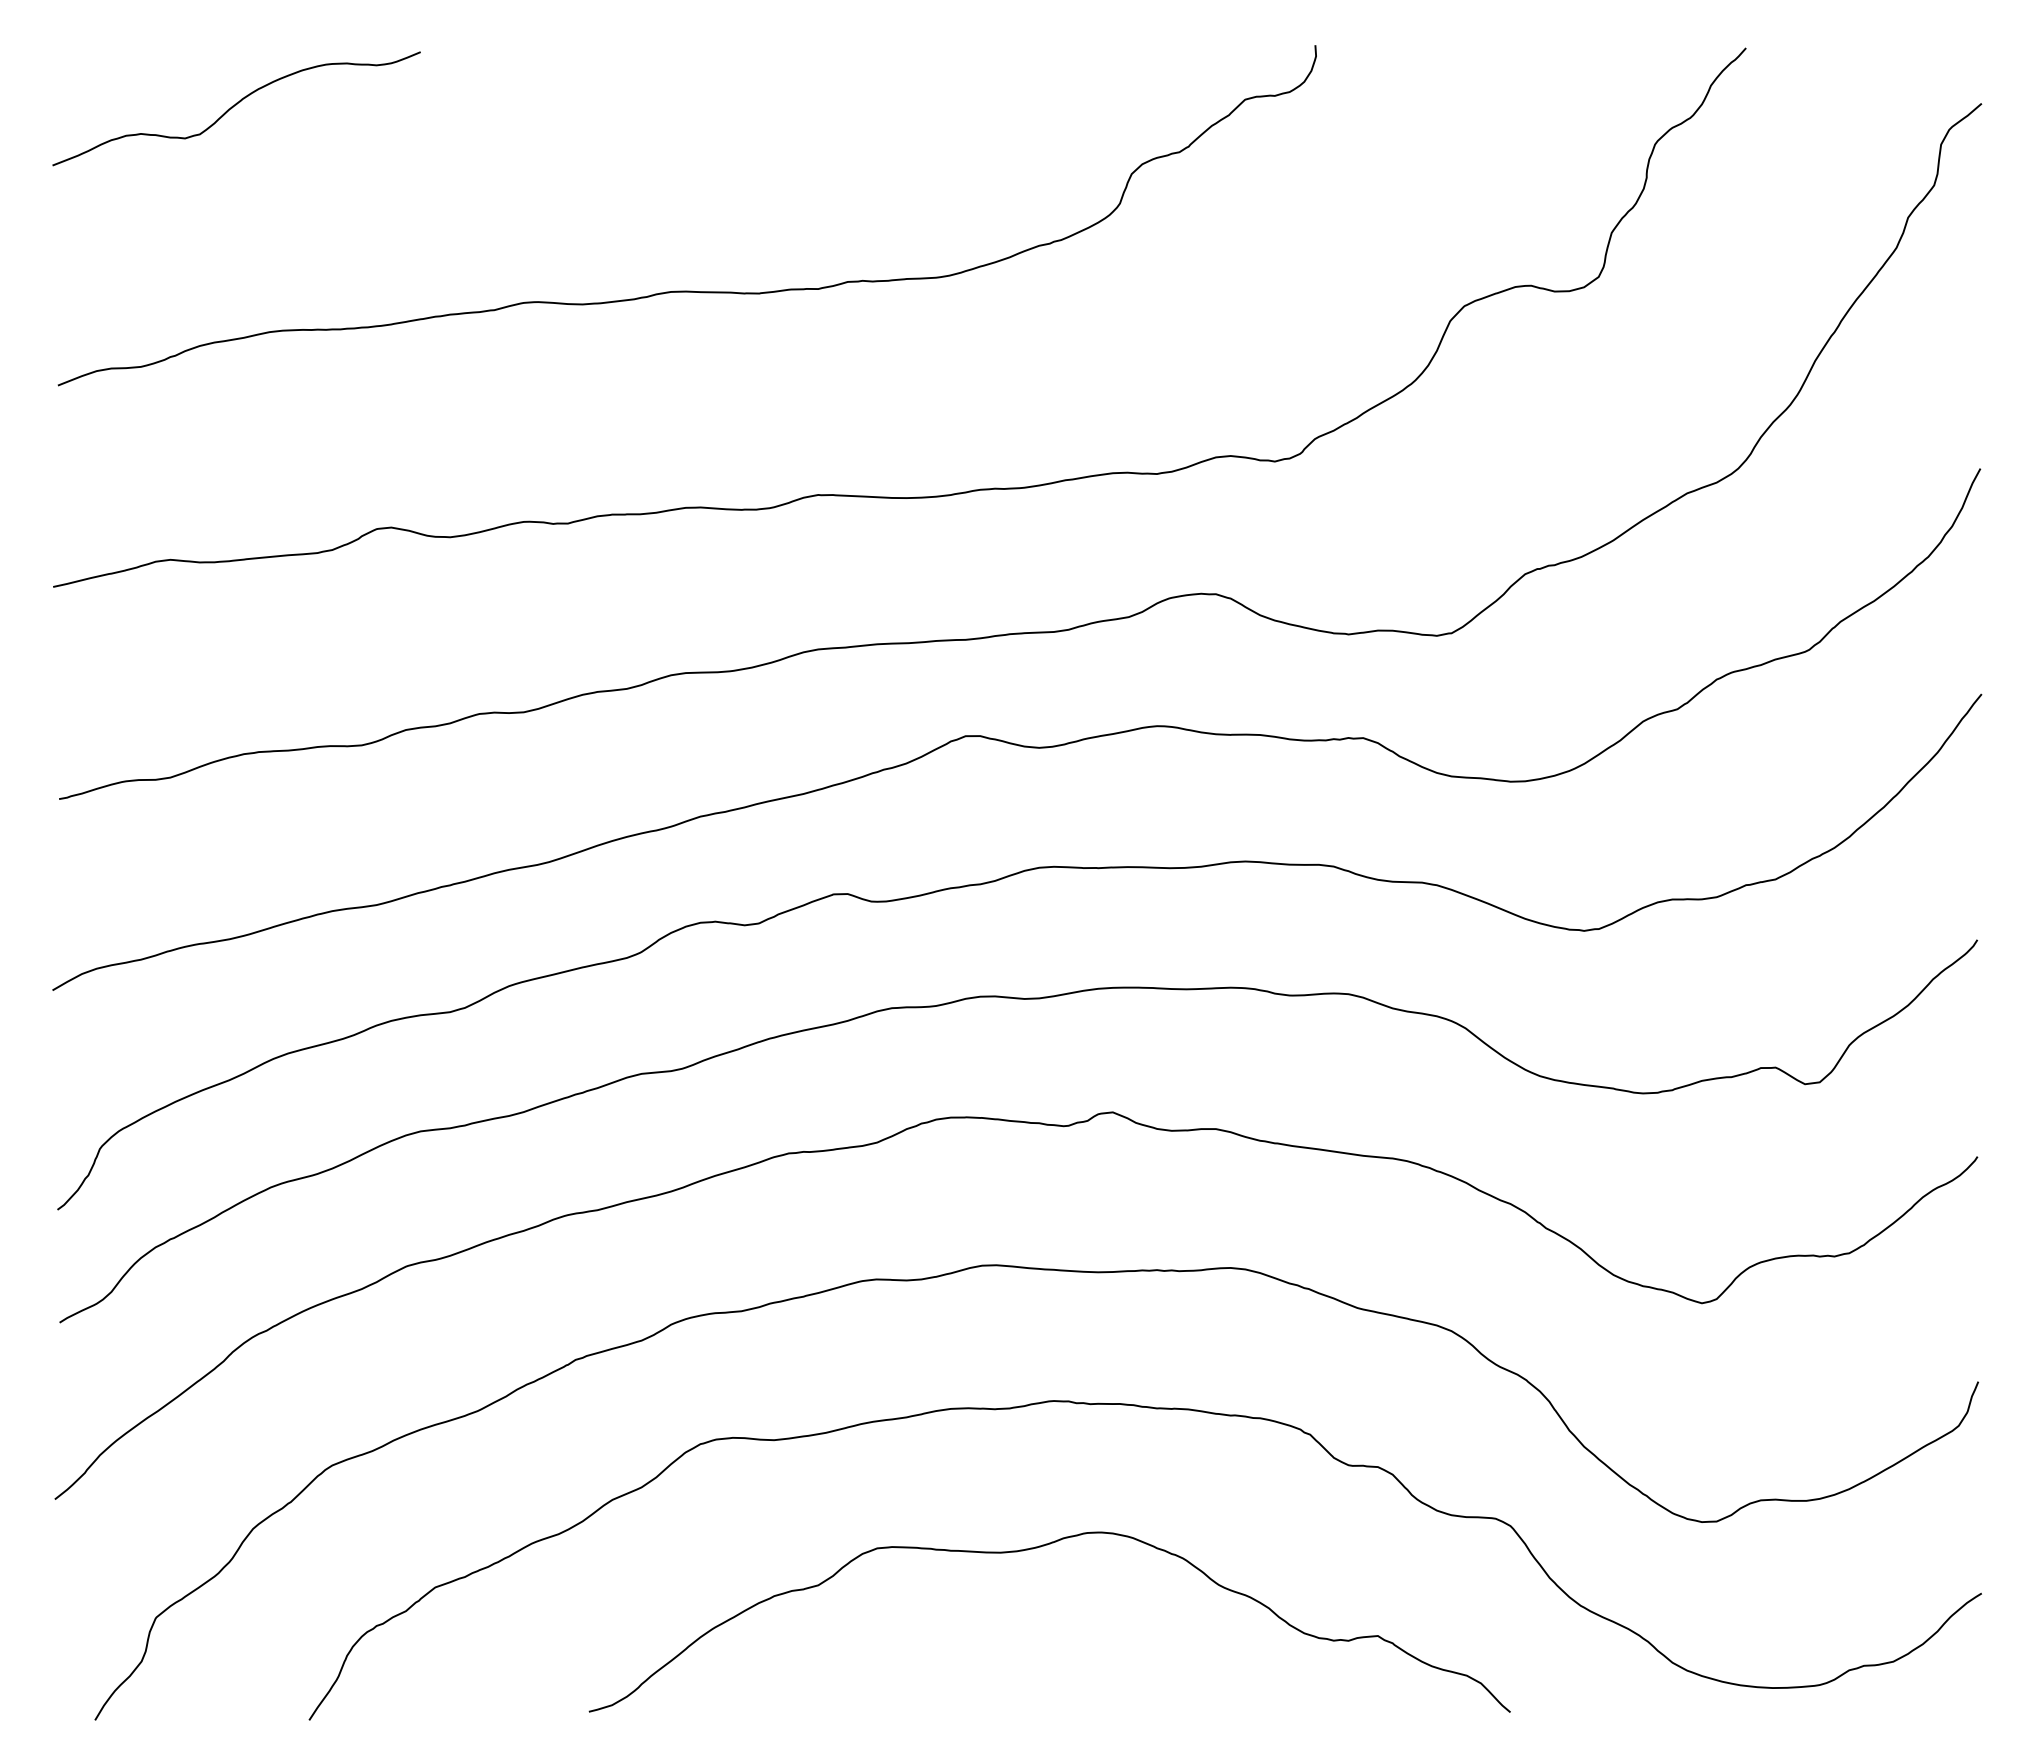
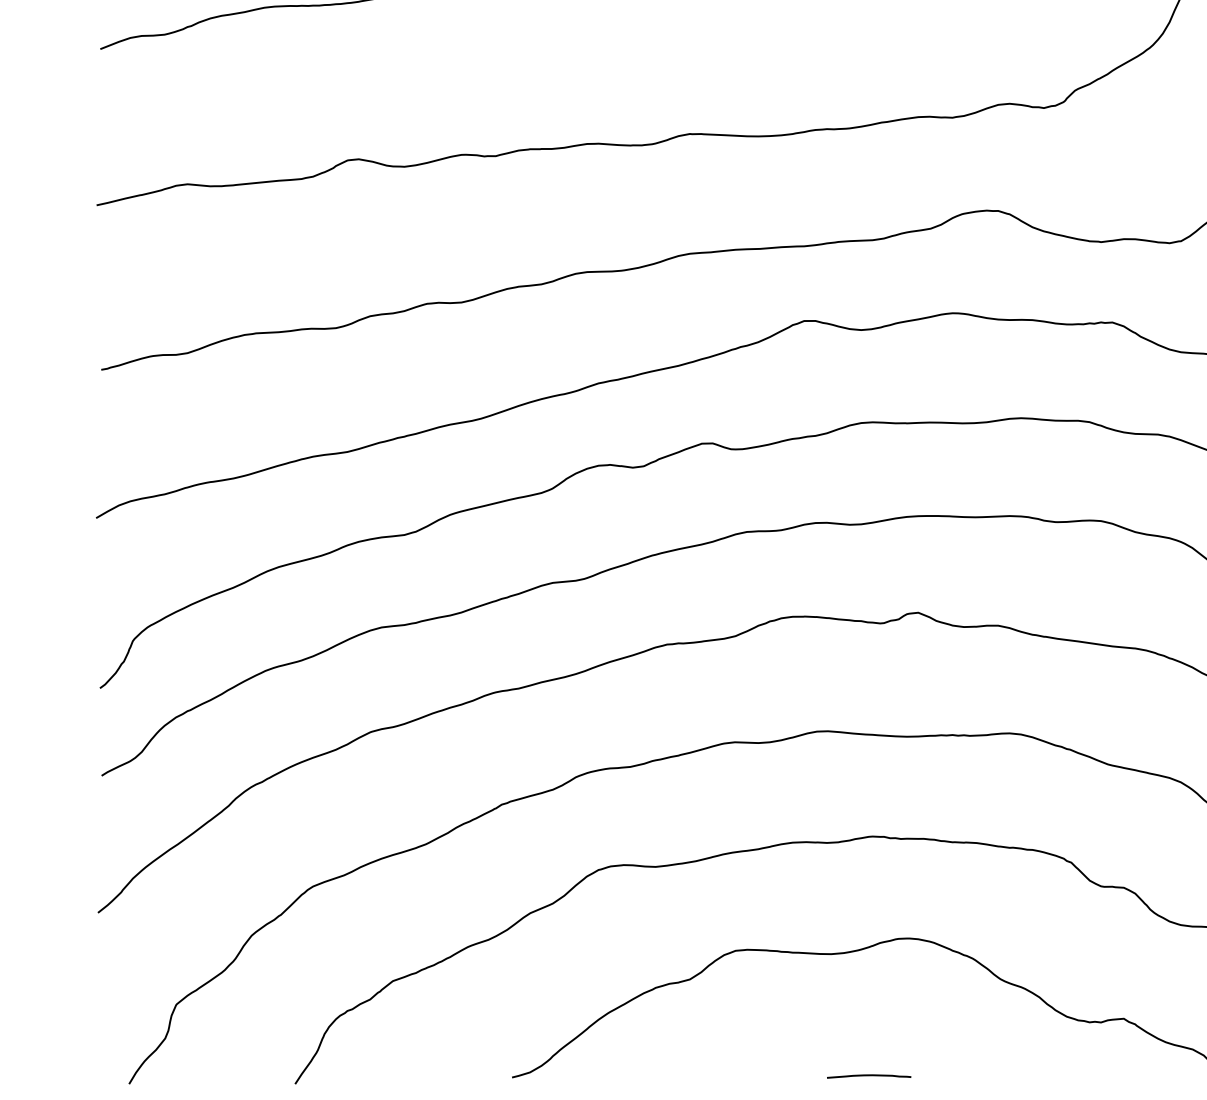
curve: (1049, 1709) -> (869, 1075), added

